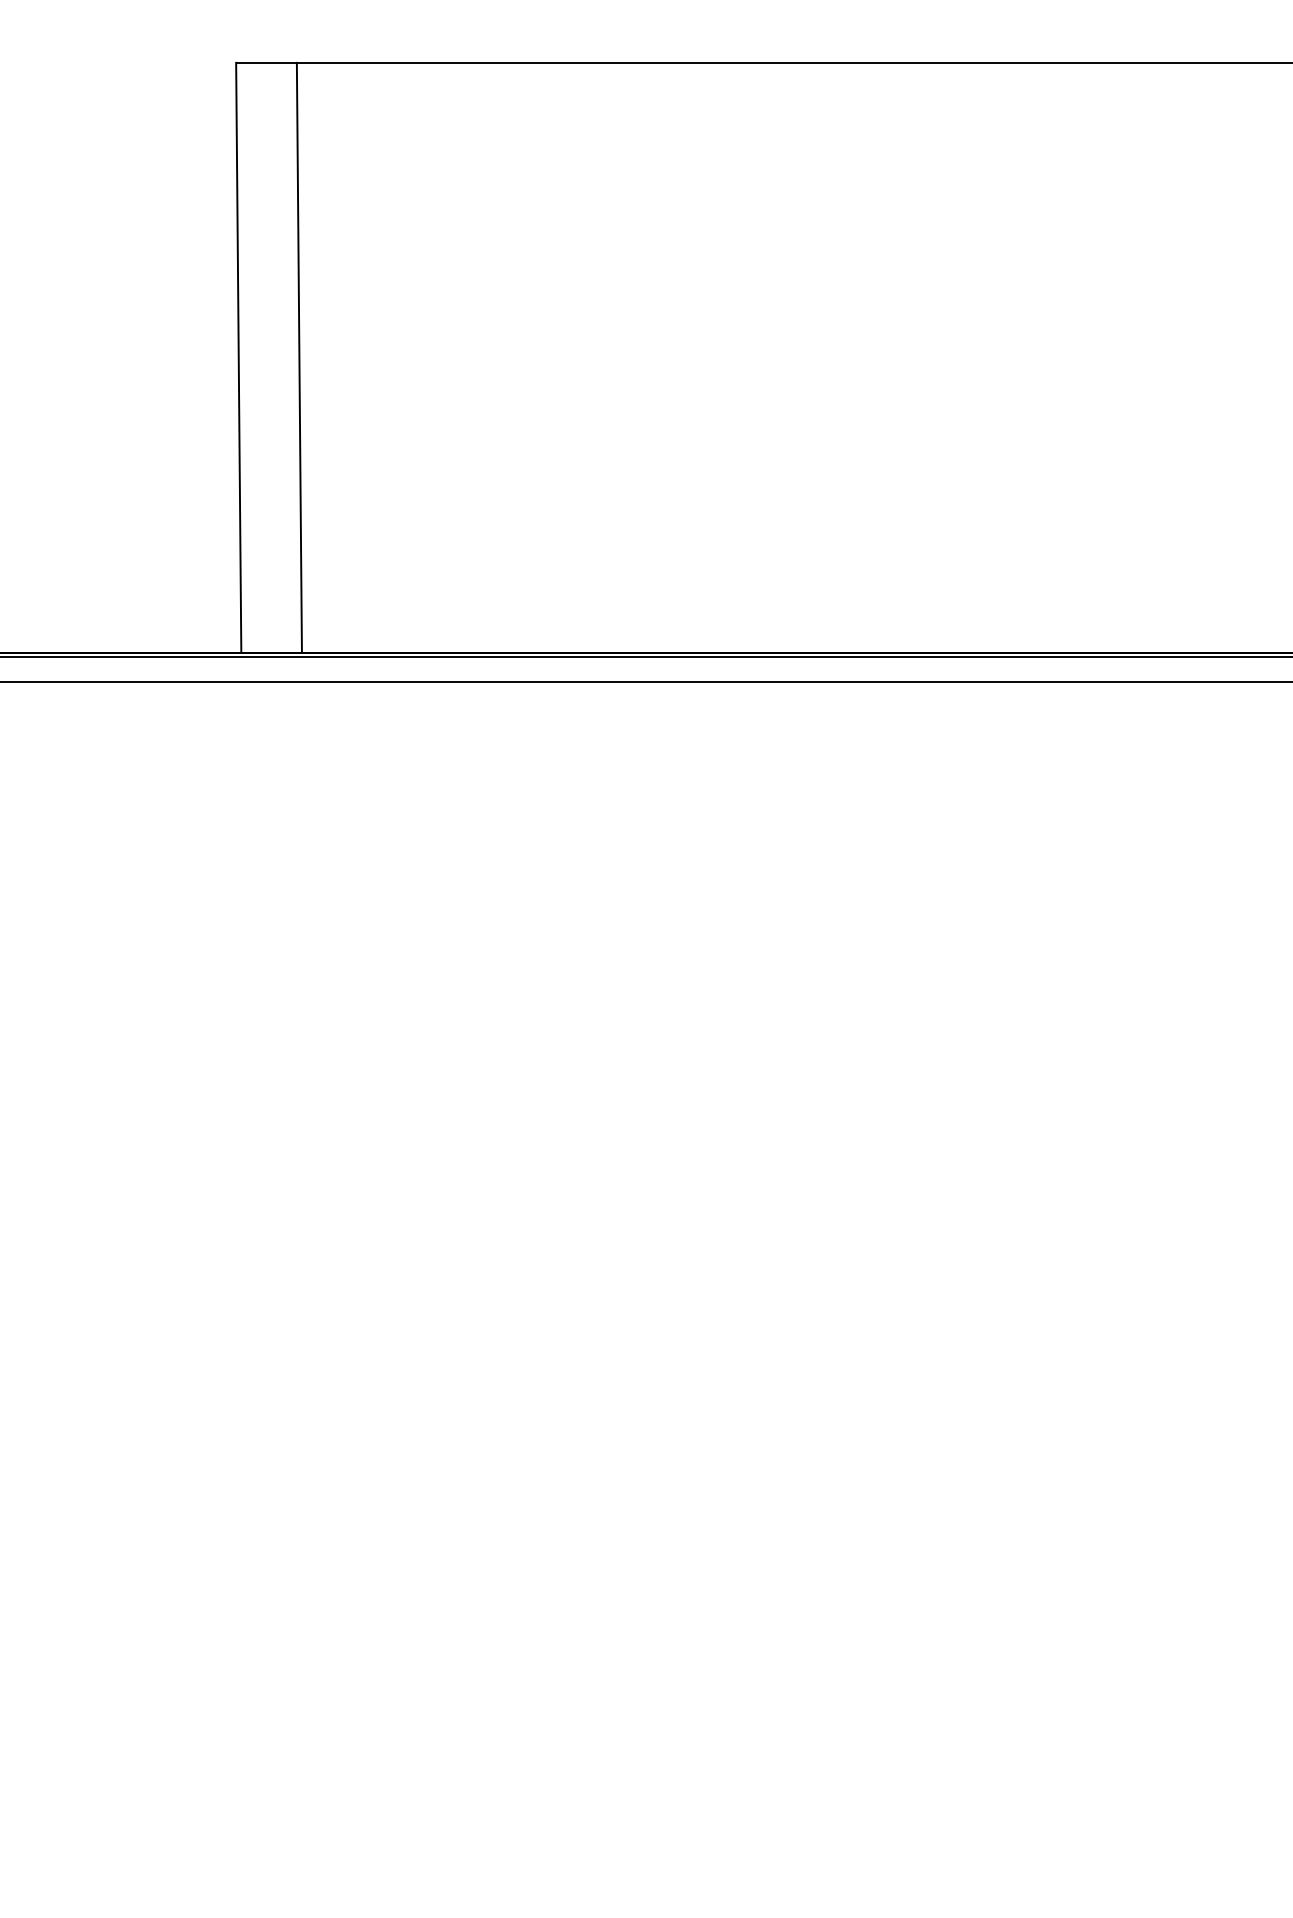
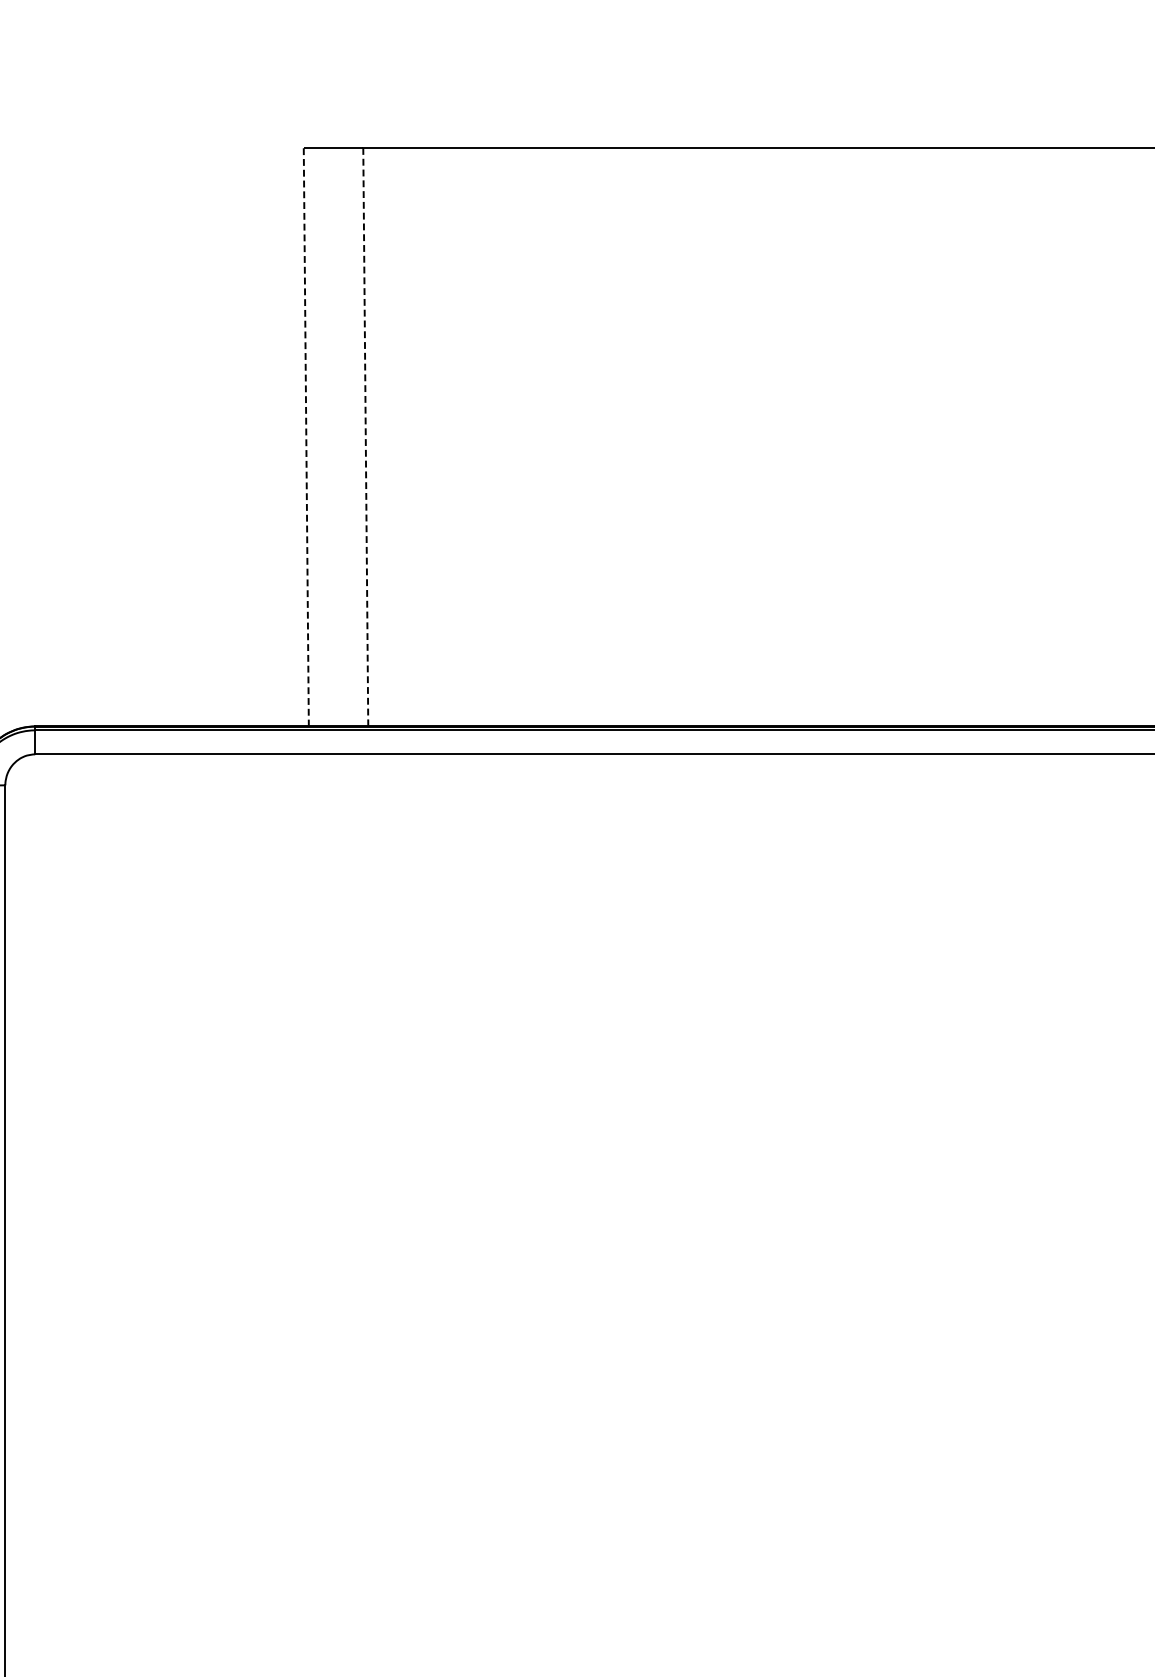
line: (238, 357) -> (306, 436), solid -> dashed
line: (299, 358) -> (365, 437), solid -> dashed

